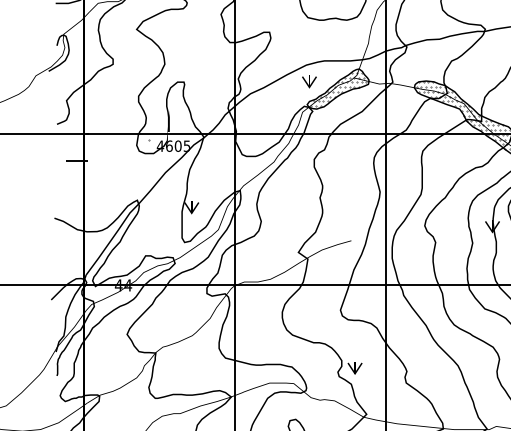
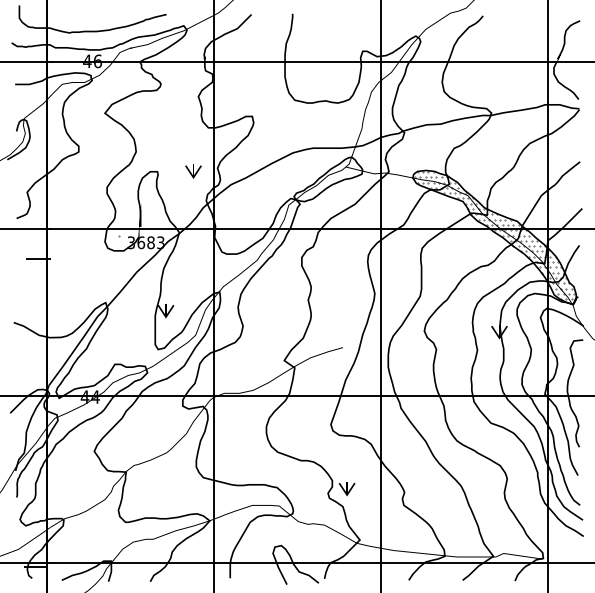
part: (309, 81) -> (193, 171), moved
hatch: (338, 89) -> (328, 179), removed
text: (173, 145) -> (145, 242), 4605 -> 3683

